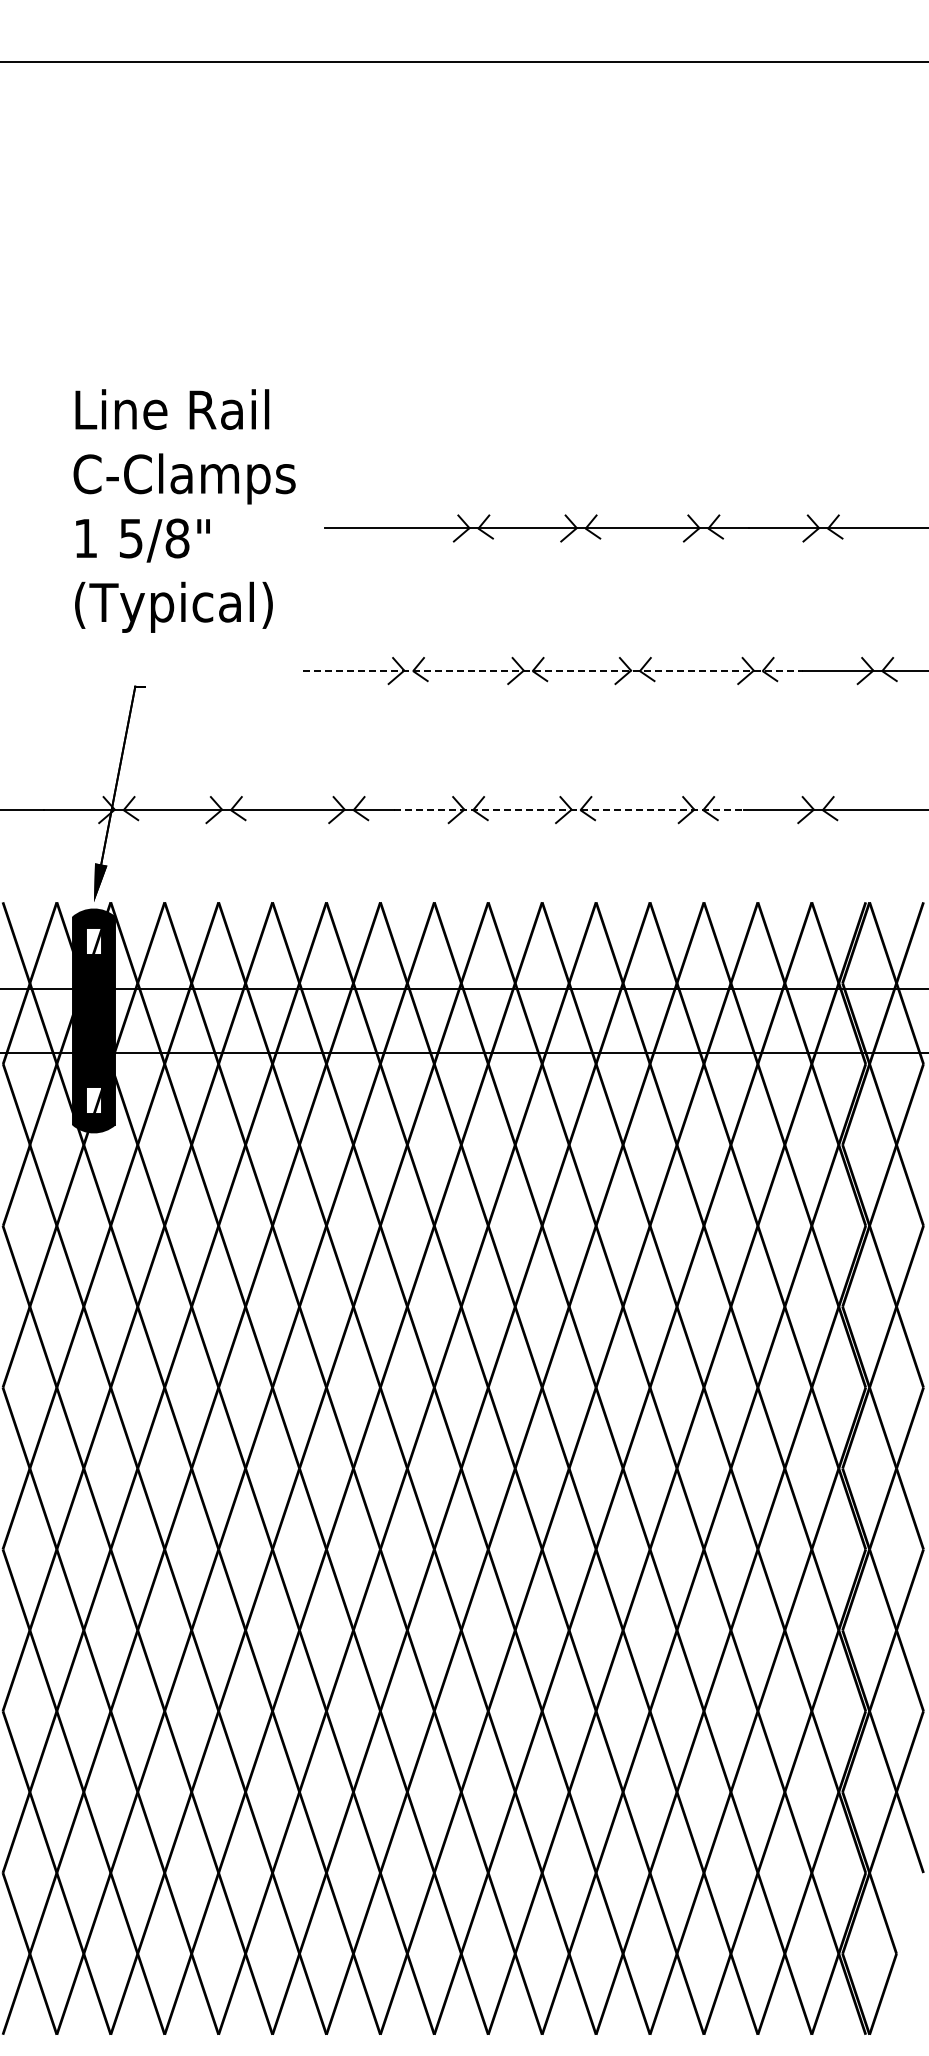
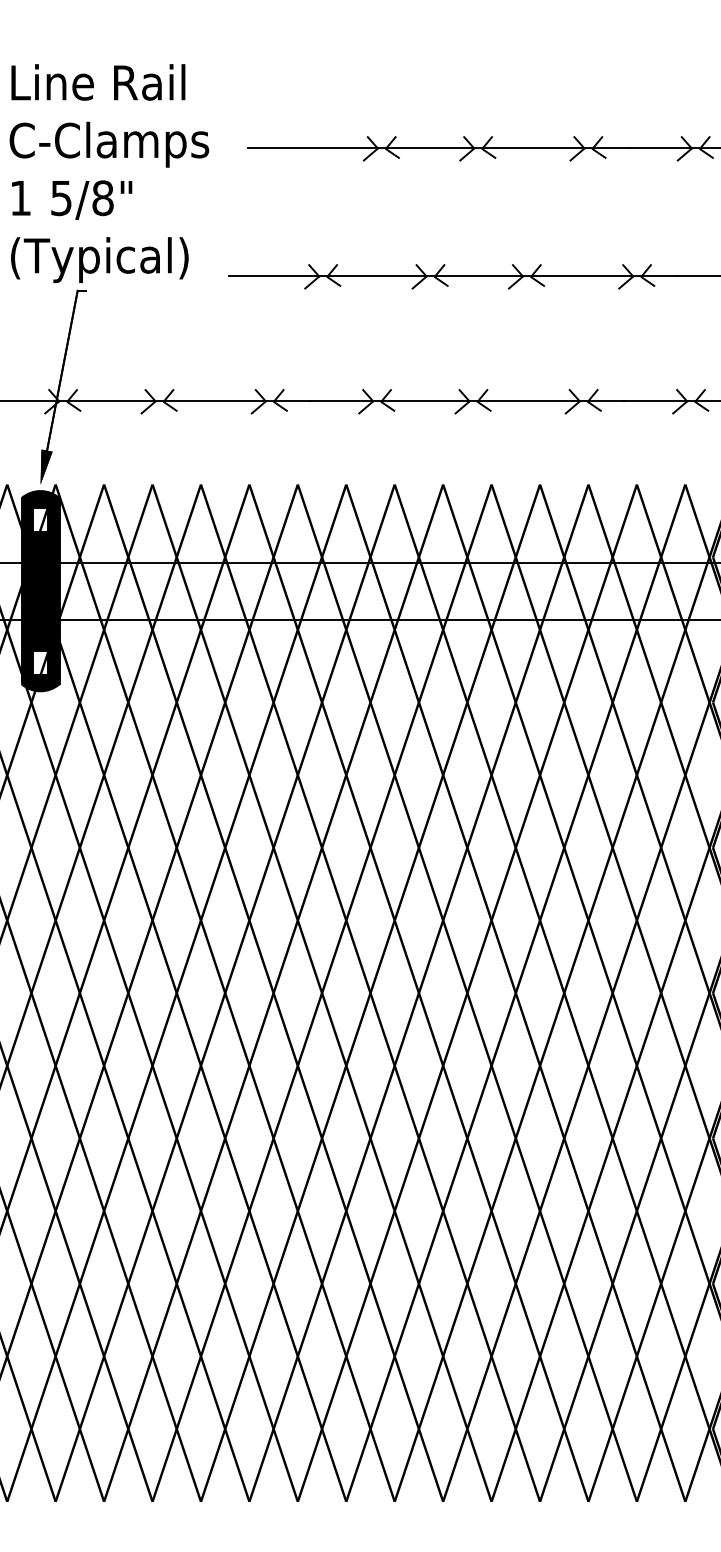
text: (184, 510) -> (109, 173), moved
line: (553, 670) -> (453, 276), dashed -> solid
line: (568, 809) -> (466, 401), dashed -> solid

